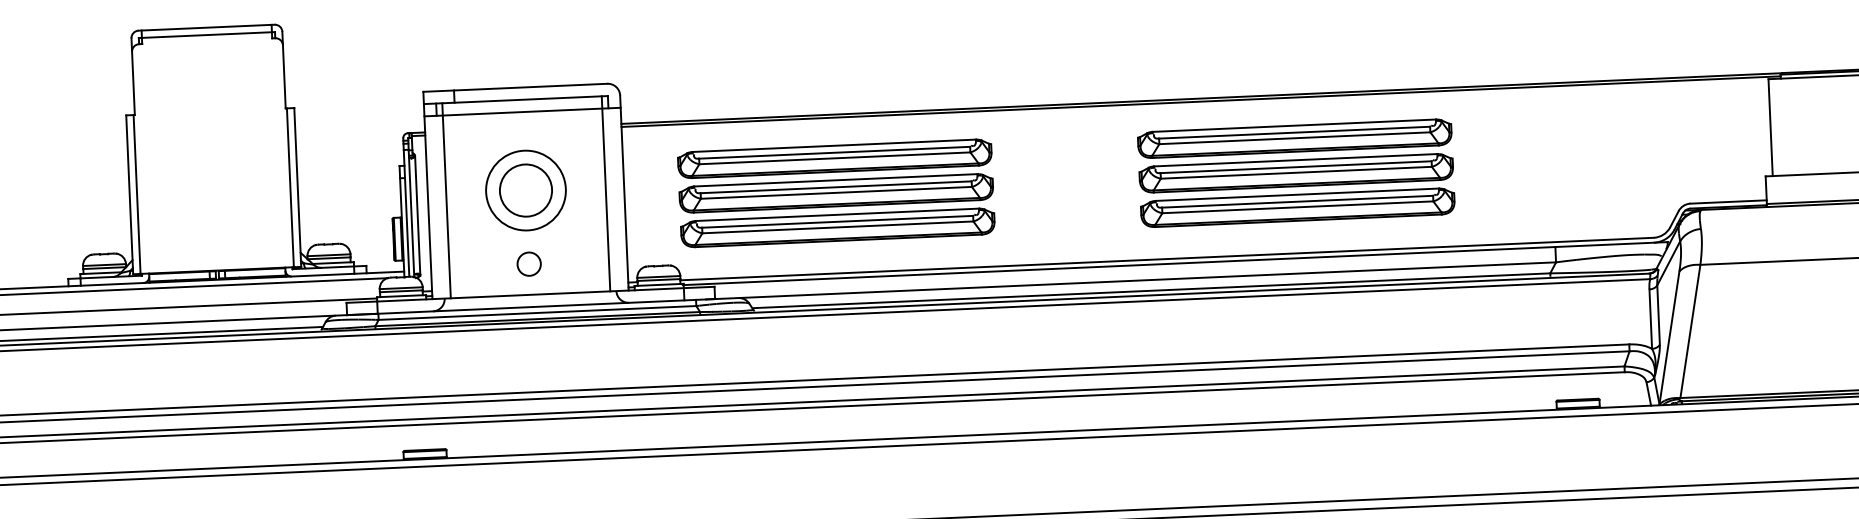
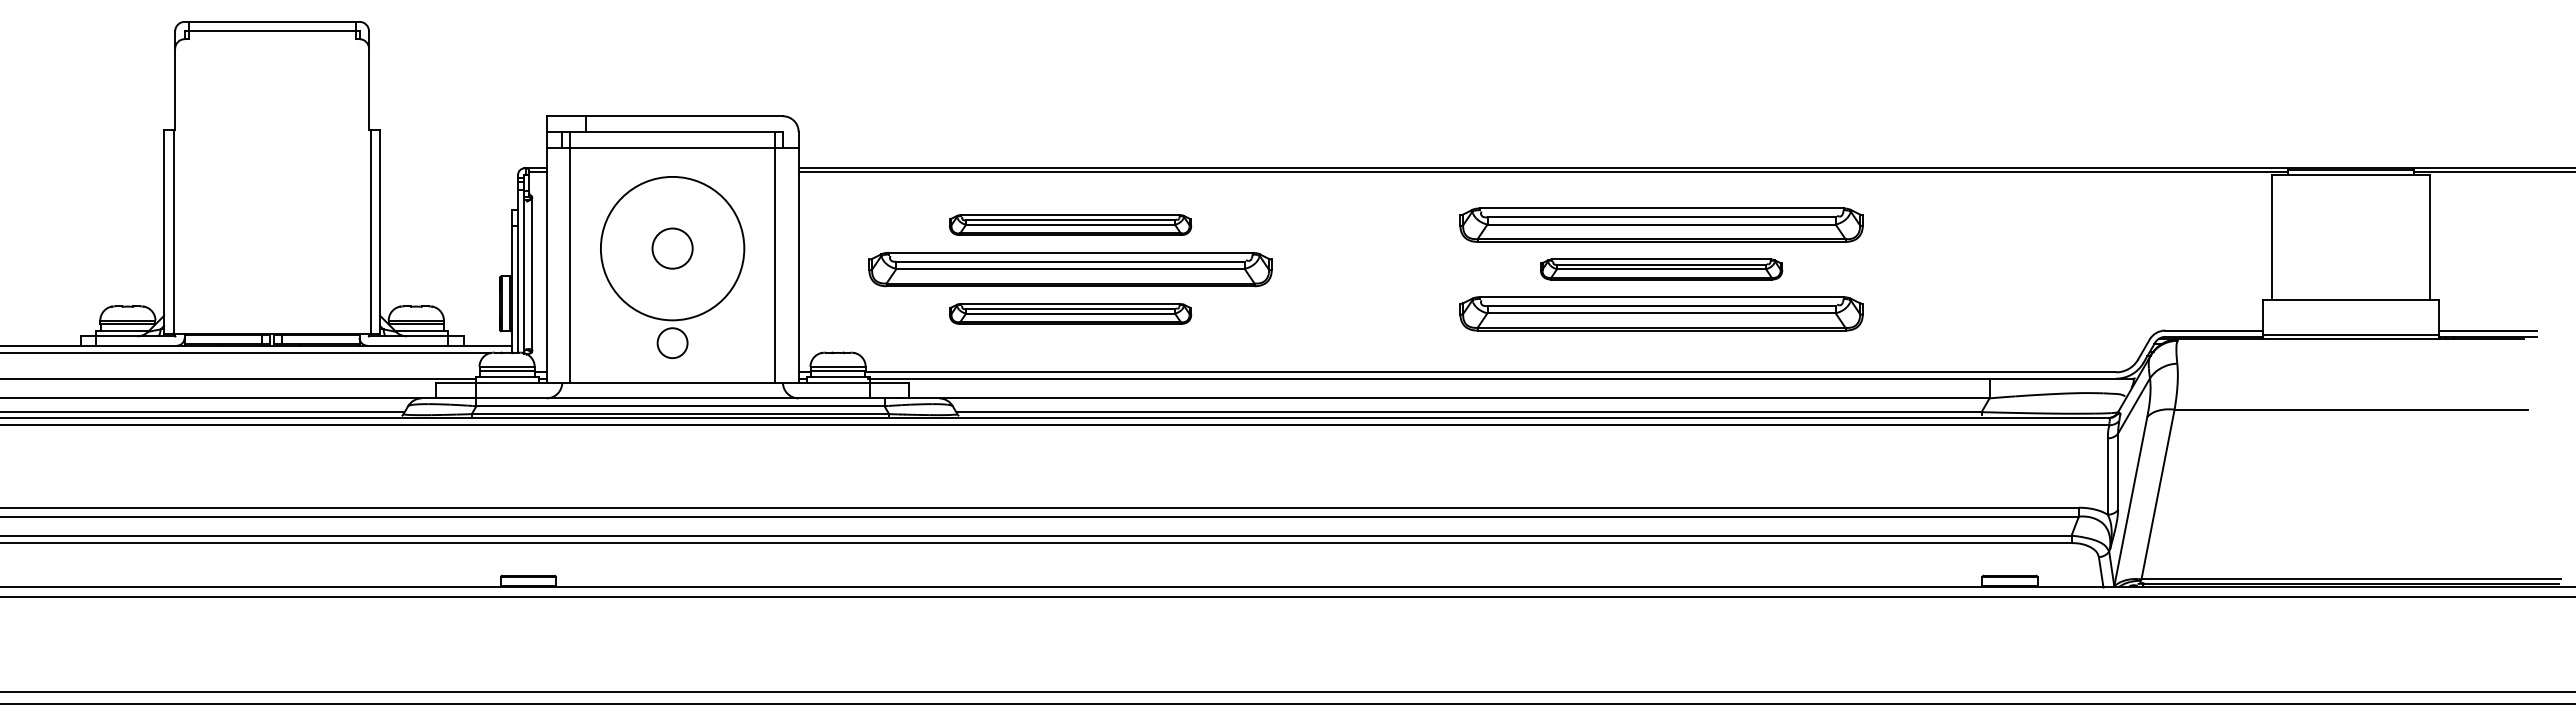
part: (834, 158) -> (1070, 224), size x0.6
part: (1296, 173) -> (1661, 269), size x0.6
circle: (525, 190) -> (672, 248), size x0.6
circle: (525, 190) -> (672, 248), size x1.4
part: (837, 227) -> (1070, 313), size x0.6

